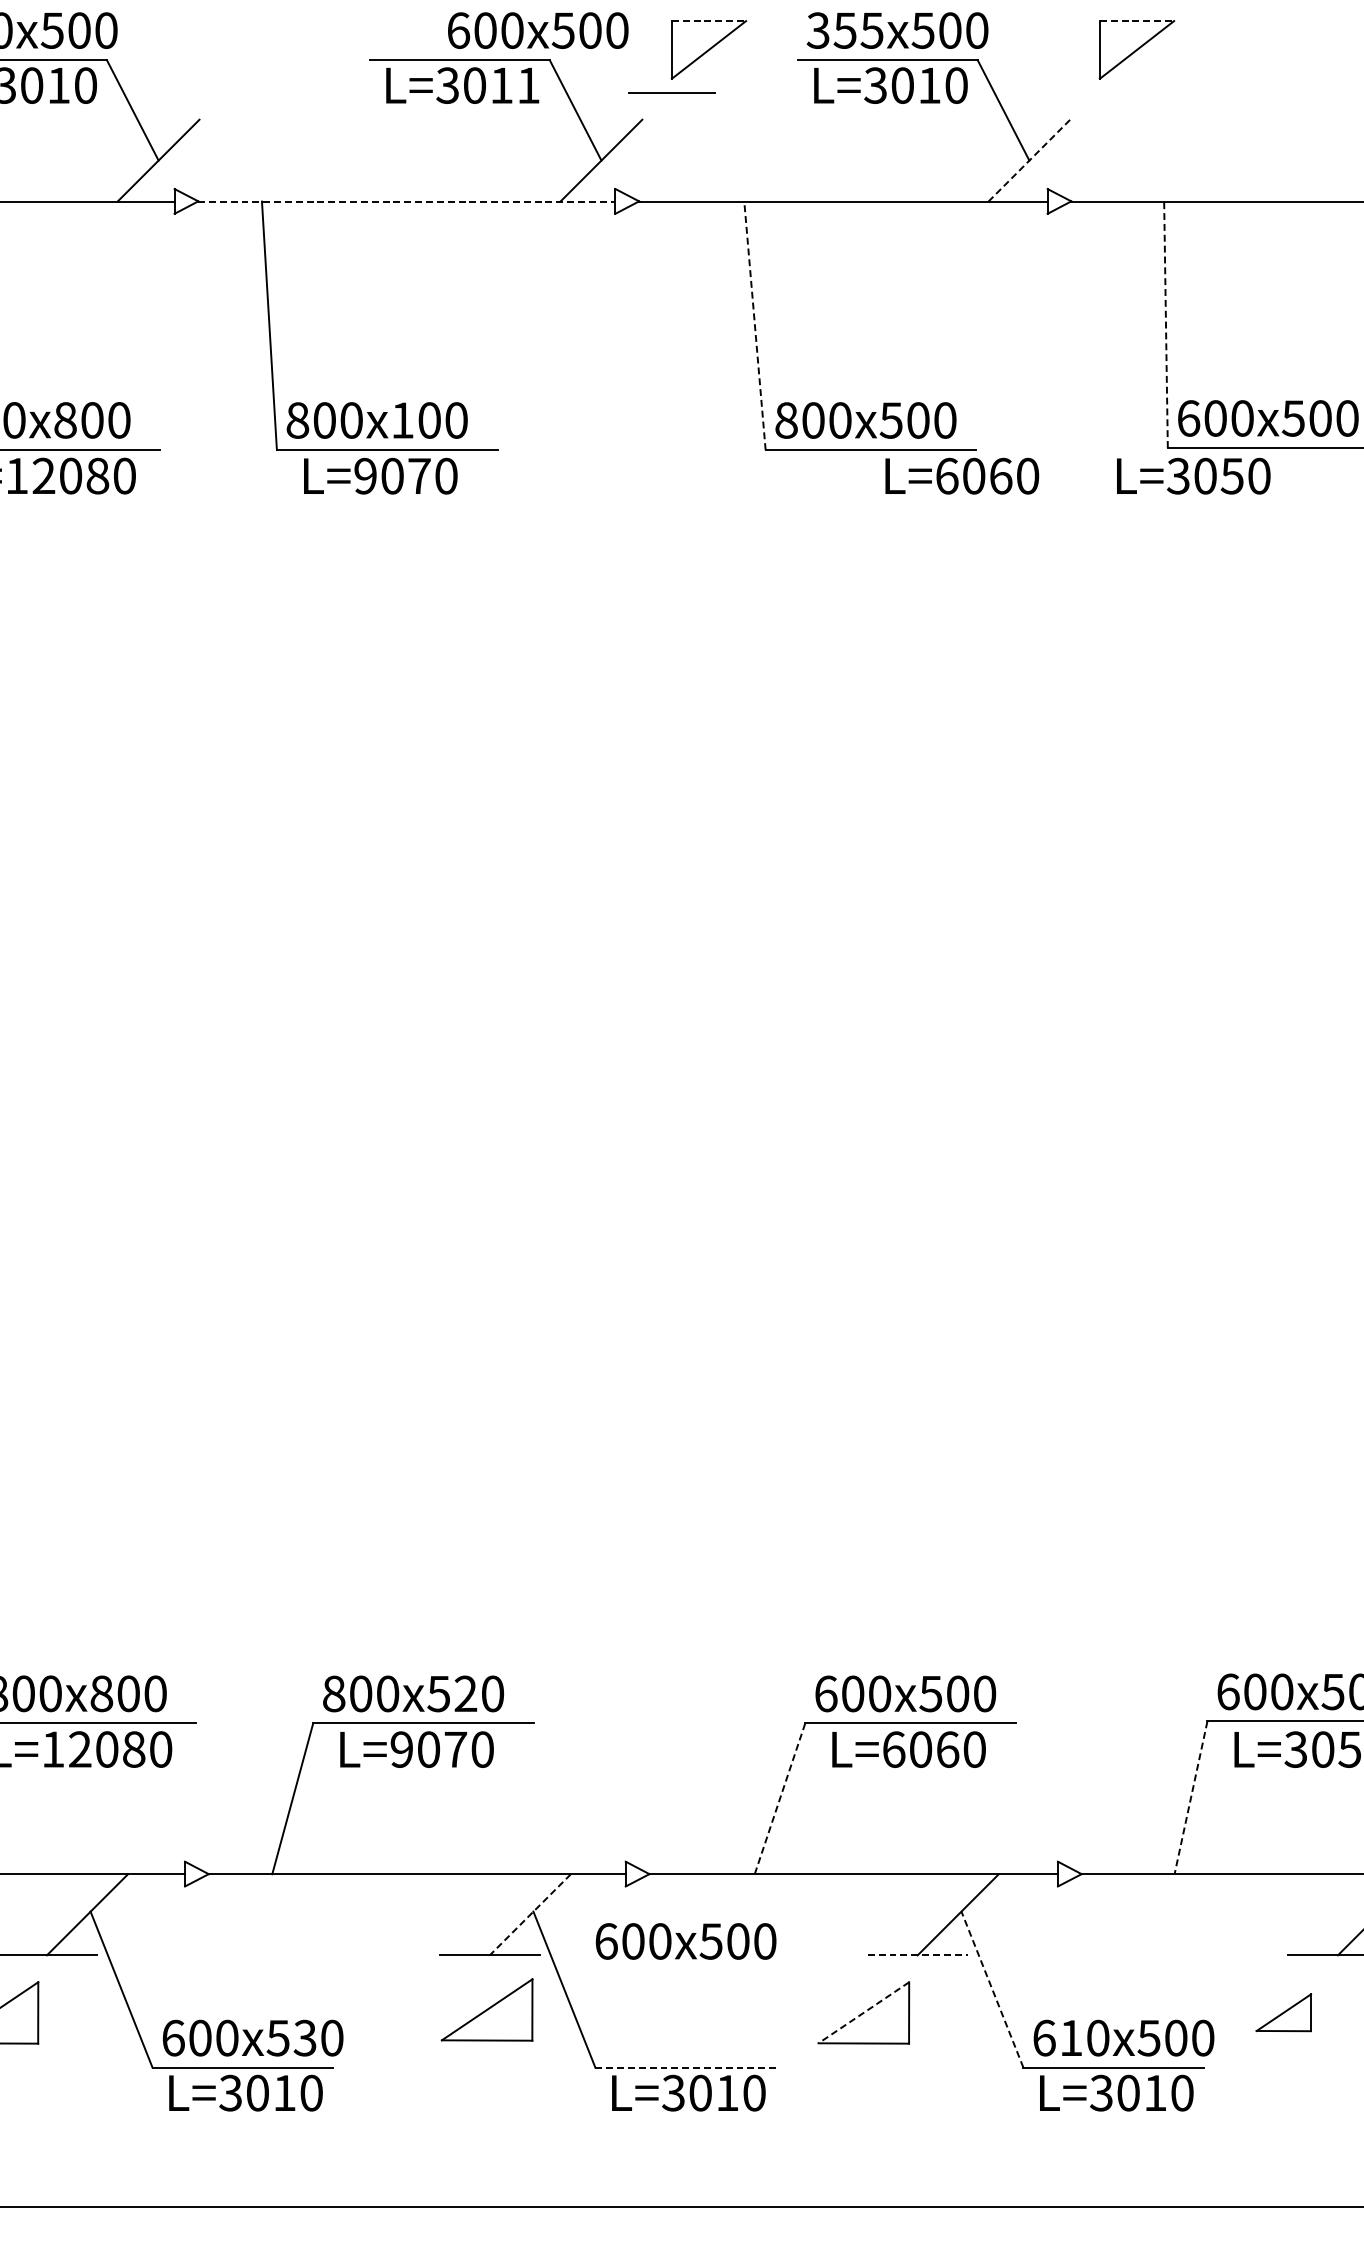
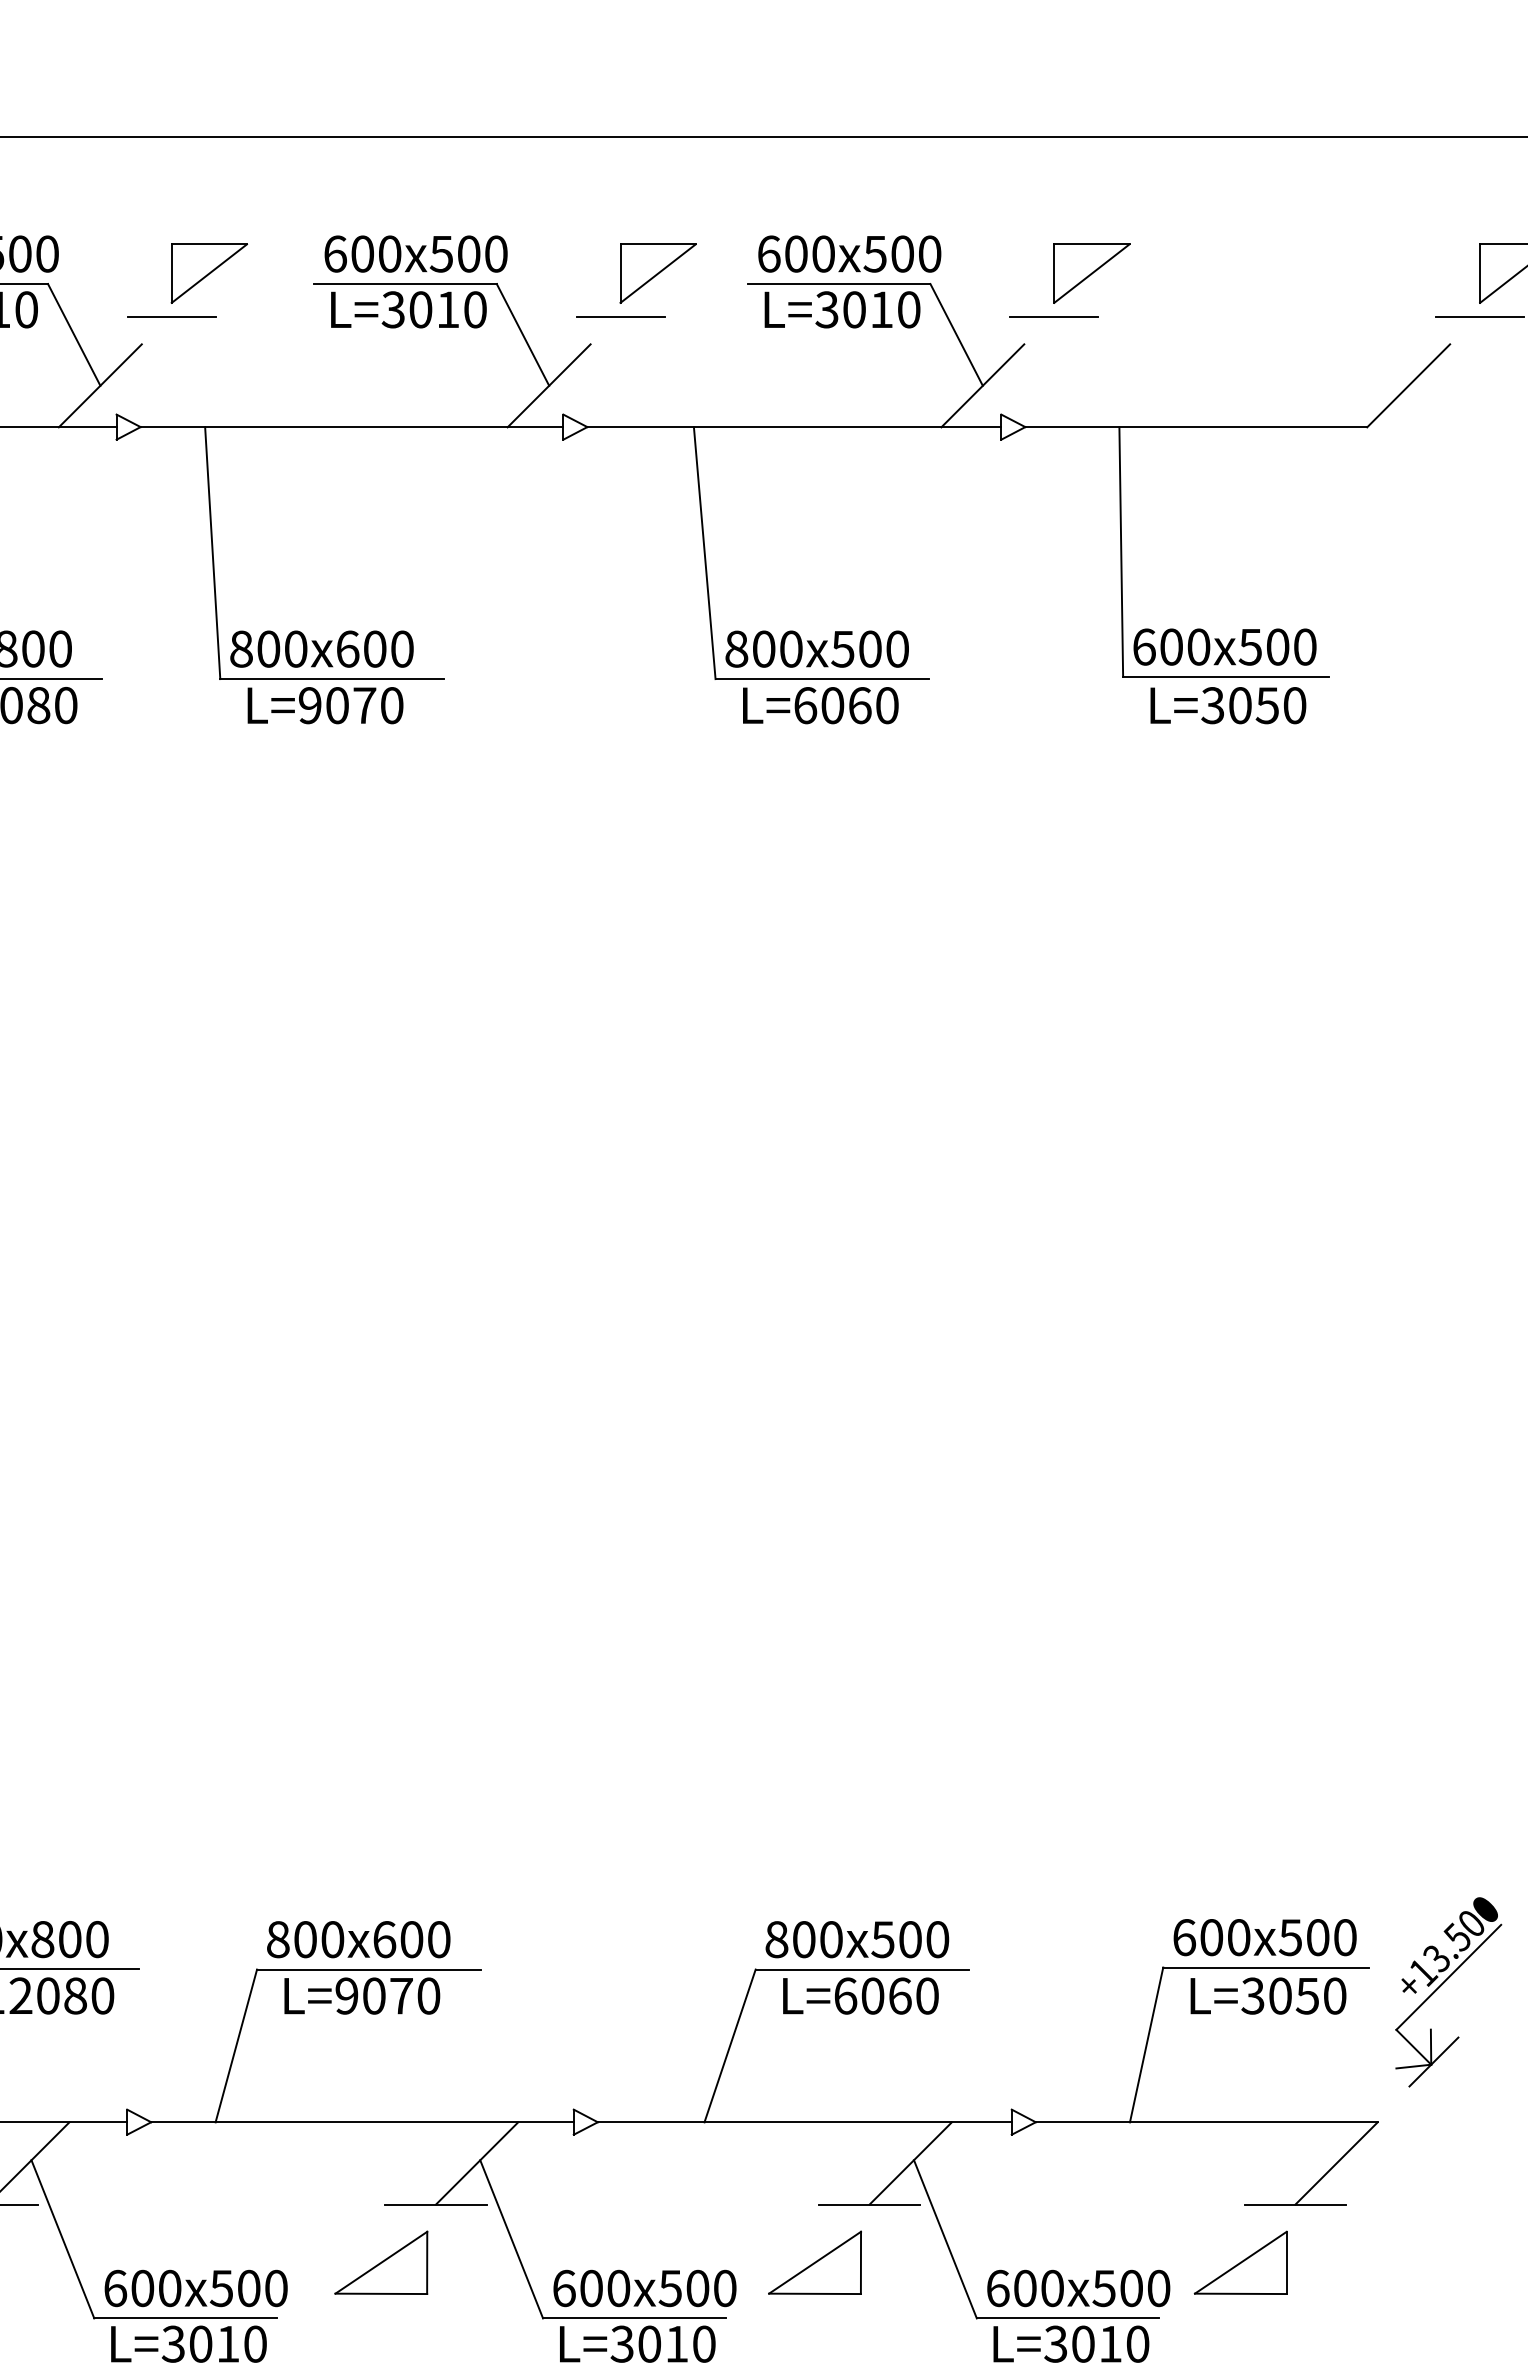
line: (709, 21) -> (658, 244), dashed -> solid
line: (1136, 21) -> (1091, 244), dashed -> solid
text: (537, 30) -> (415, 253), moved
text: (844, 30) -> (795, 253), 355x500 -> 600x500
part: (265, 49) -> (208, 273), added
text: (528, 85) -> (475, 309), L=3011 -> L=3010
line: (228, 92) -> (171, 316), added
line: (1100, 92) -> (1054, 316), added
line: (1029, 160) -> (982, 385), dashed -> solid
line: (407, 201) -> (352, 427), dashed -> solid
line: (754, 325) -> (704, 552), dashed -> solid
line: (1166, 325) -> (1121, 552), dashed -> solid
text: (403, 419) -> (348, 648), 800x100 -> 800x600
text: (961, 476) -> (820, 705), moved
text: (1193, 476) -> (1228, 705), moved
text: (451, 1693) -> (397, 1939), 800x520 -> 800x600
text: (825, 1693) -> (776, 1939), 600x500 -> 800x500
line: (780, 1798) -> (730, 2045), dashed -> solid
line: (1190, 1798) -> (1146, 2045), dashed -> solid
line: (529, 1914) -> (476, 2163), dashed -> solid
text: (685, 1941) -> (644, 2288), moved
line: (917, 1955) -> (869, 2204), dashed -> solid
line: (992, 1988) -> (945, 2238), dashed -> solid
part: (487, 2009) -> (381, 2262), moved
part: (1283, 2012) -> (1240, 2262), size x1.67
line: (863, 2013) -> (814, 2263), dashed -> solid
text: (304, 2038) -> (248, 2288), 600x530 -> 600x500
text: (1071, 2038) -> (1025, 2288), 610x500 -> 600x500
line: (685, 2067) -> (634, 2318), dashed -> solid

